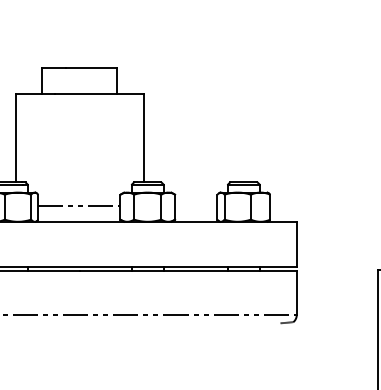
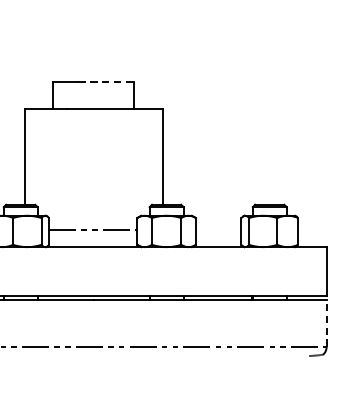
line: (91, 67) -> (106, 81), solid -> dashed
line: (296, 292) -> (326, 323), solid -> dashed

